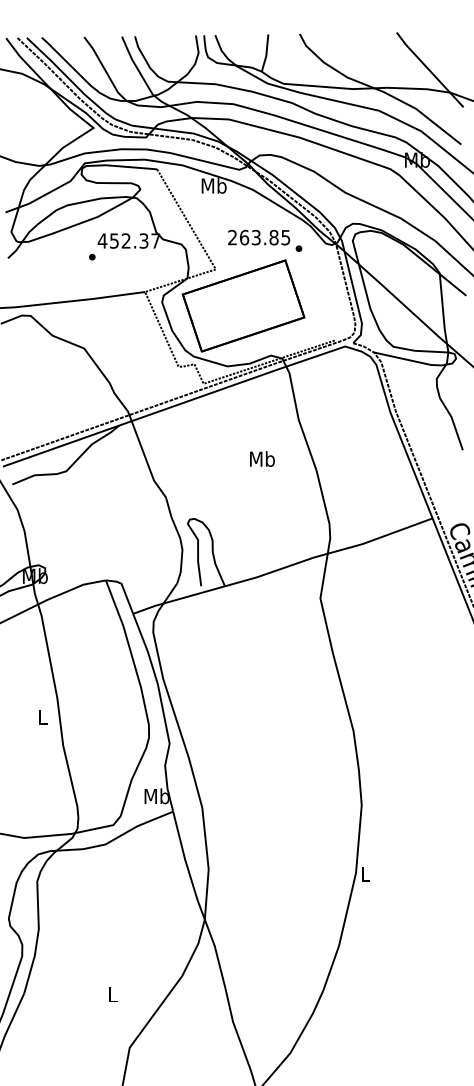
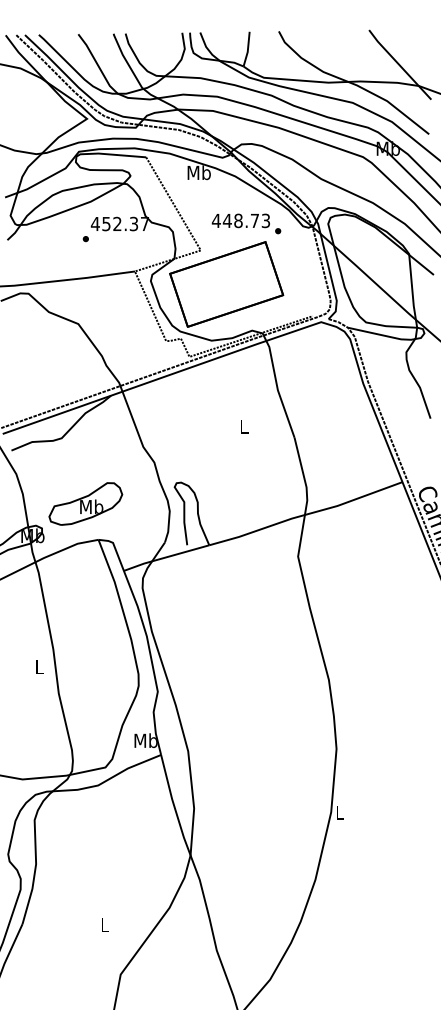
text: (258, 237) -> (240, 220), 263.85 -> 448.73
text: (262, 458) -> (244, 426), Mb -> L
part: (92, 541) -> (86, 503), added

